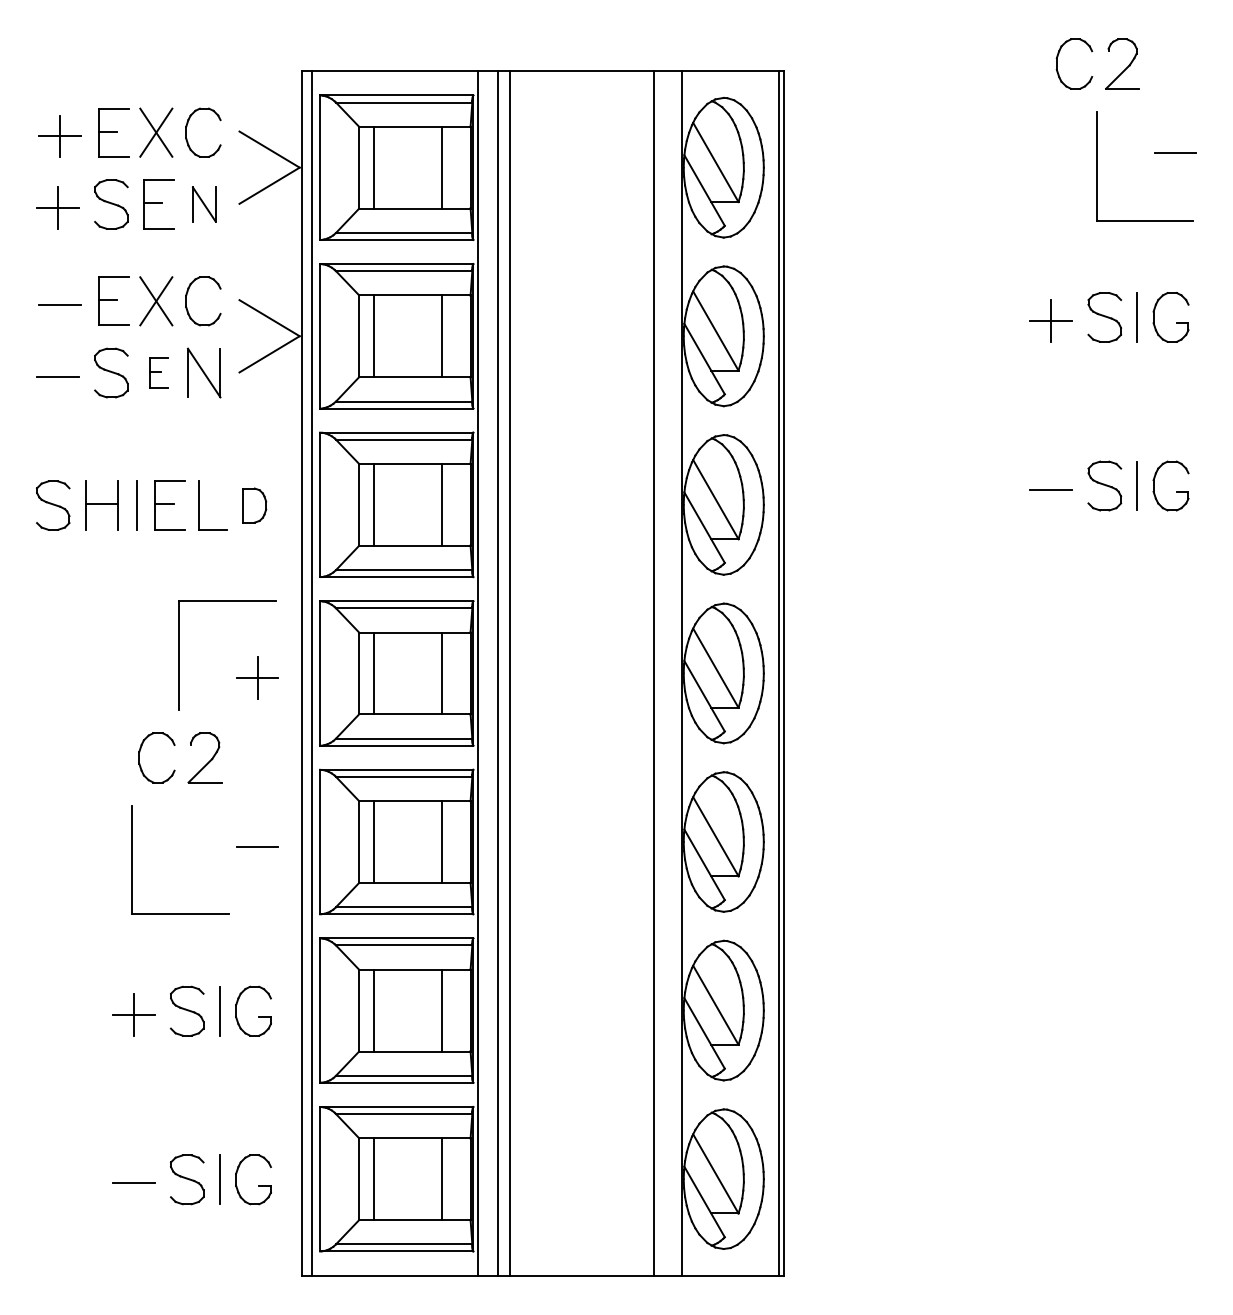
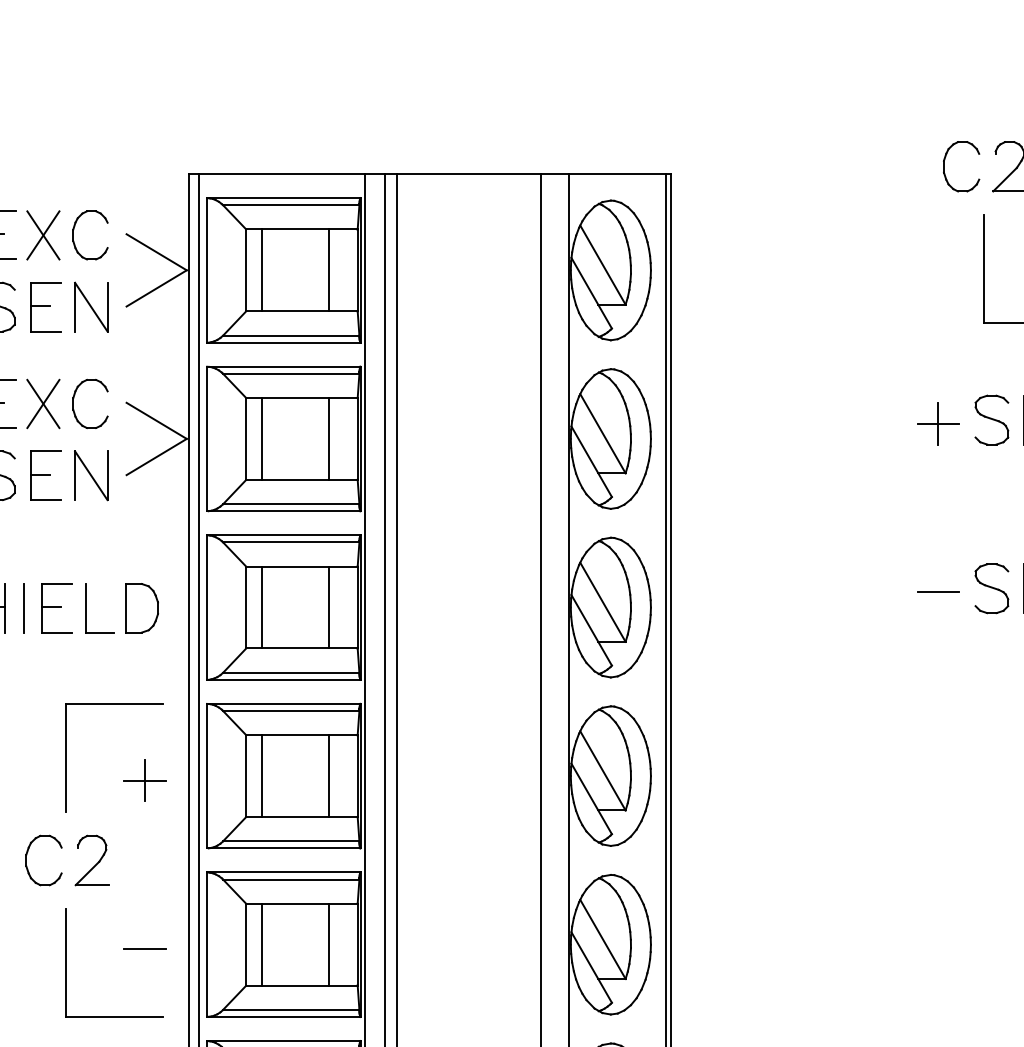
part: (204, 204) -> (91, 307), size x1.43
part: (158, 372) -> (45, 475), size x1.67
part: (254, 505) -> (141, 608), size x1.43
part: (132, 859) -> (66, 962), moved

